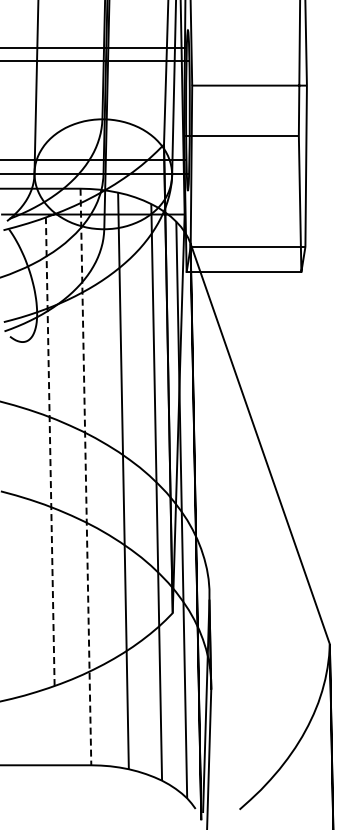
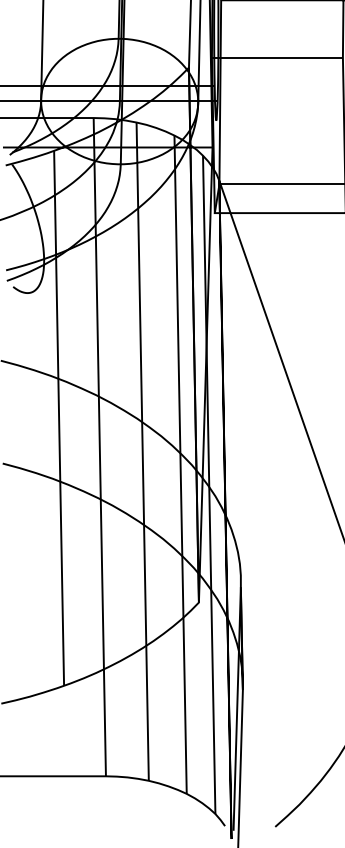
line: (50, 451) -> (59, 418), dashed -> solid
line: (85, 477) -> (99, 447), dashed -> solid

